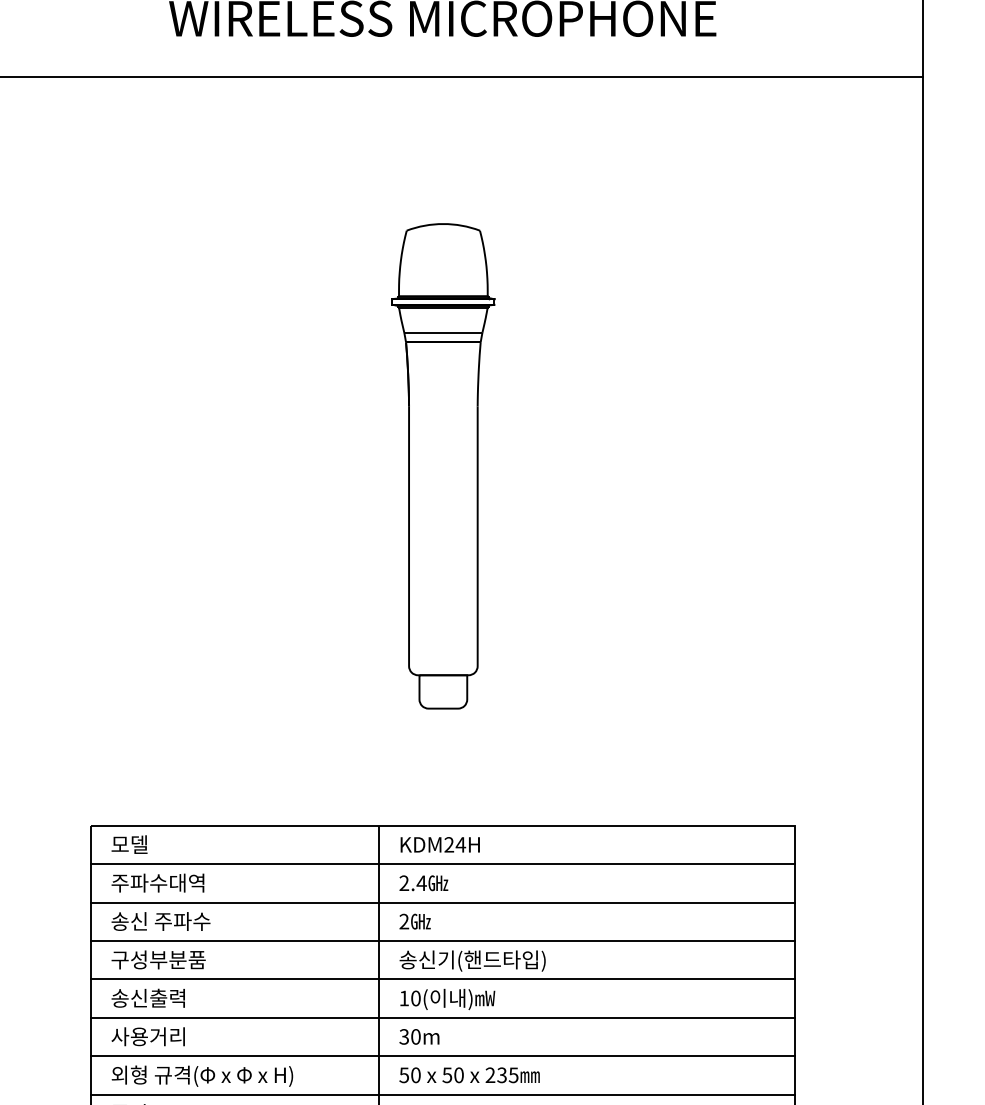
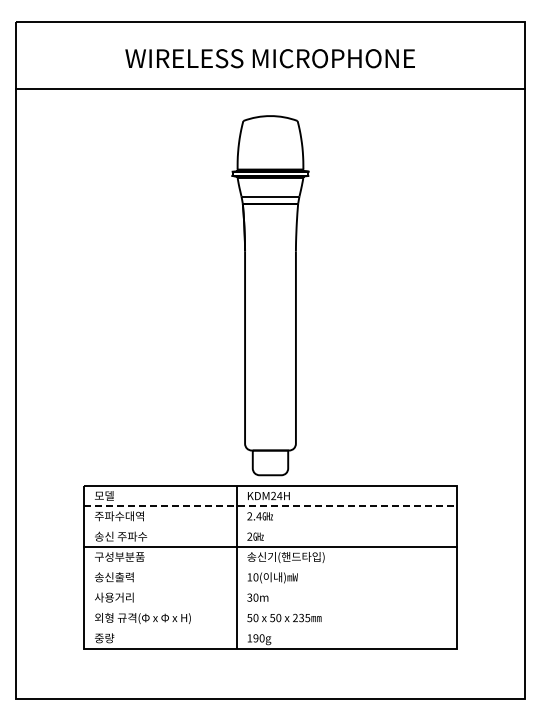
part: (443, 466) -> (270, 295), size x1.4
line: (443, 864) -> (270, 506), solid -> dashed
line: (443, 902) -> (270, 526), removed
line: (443, 979) -> (270, 567), removed
line: (443, 1017) -> (270, 587), removed
line: (443, 1055) -> (270, 607), removed
line: (443, 1095) -> (270, 628), removed

